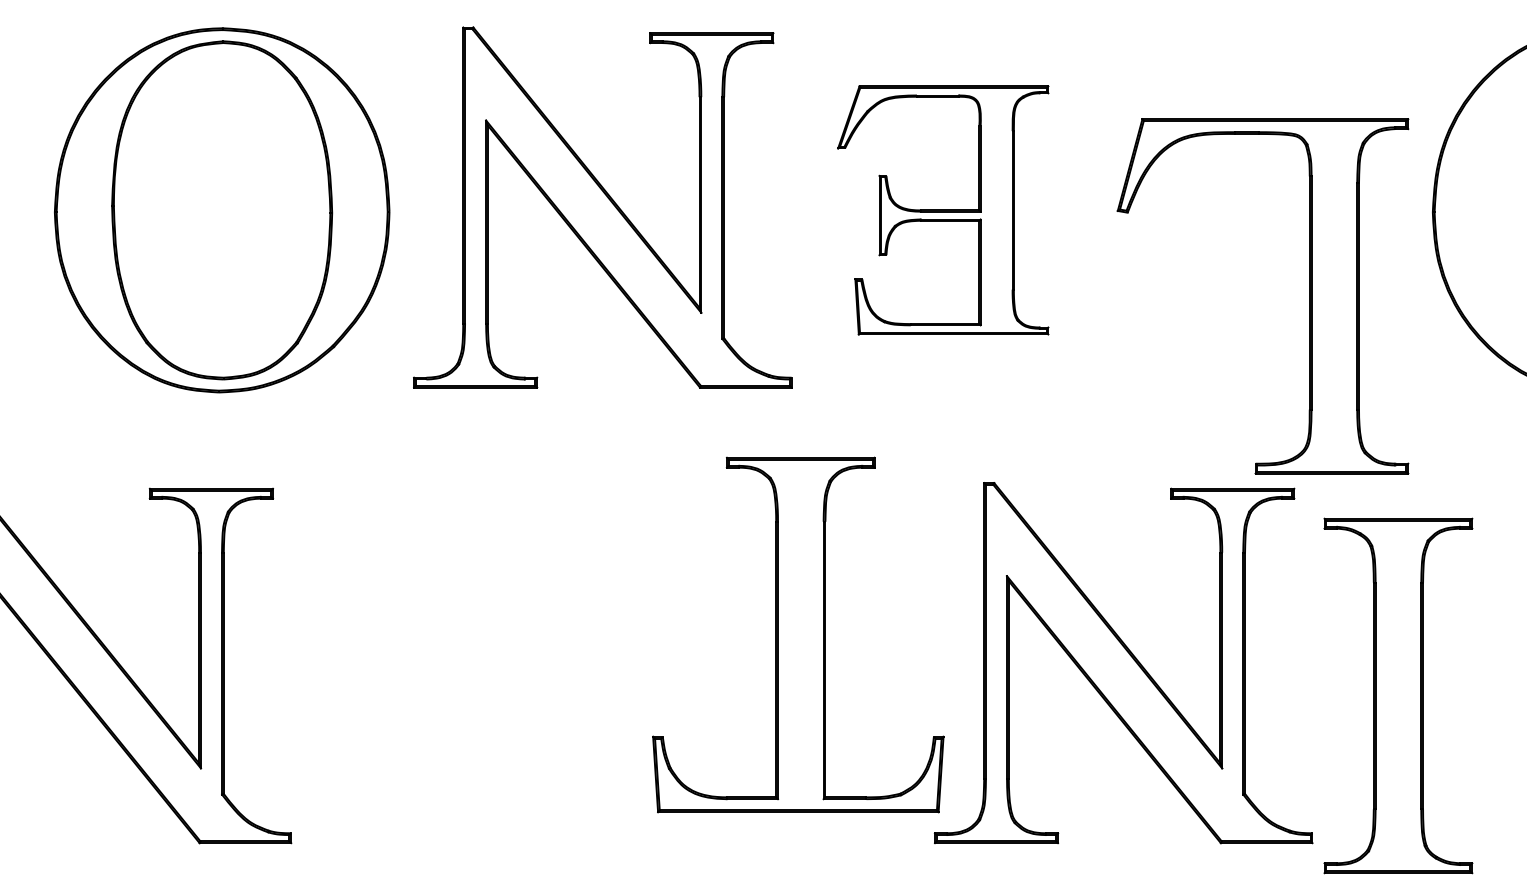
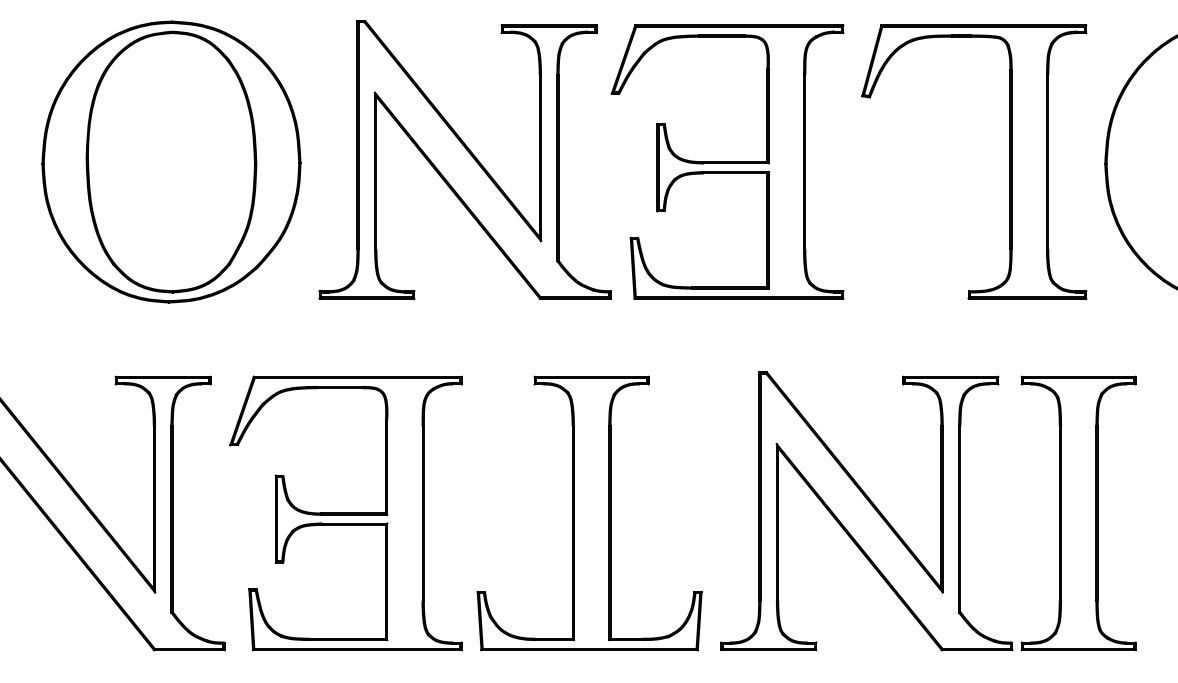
part: (943, 210) -> (727, 162), size x1.43
part: (1309, 296) -> (1010, 162), moved
part: (798, 634) -> (589, 513), moved
part: (448, 665) -> (346, 513), added
part: (1398, 695) -> (1078, 513), moved

